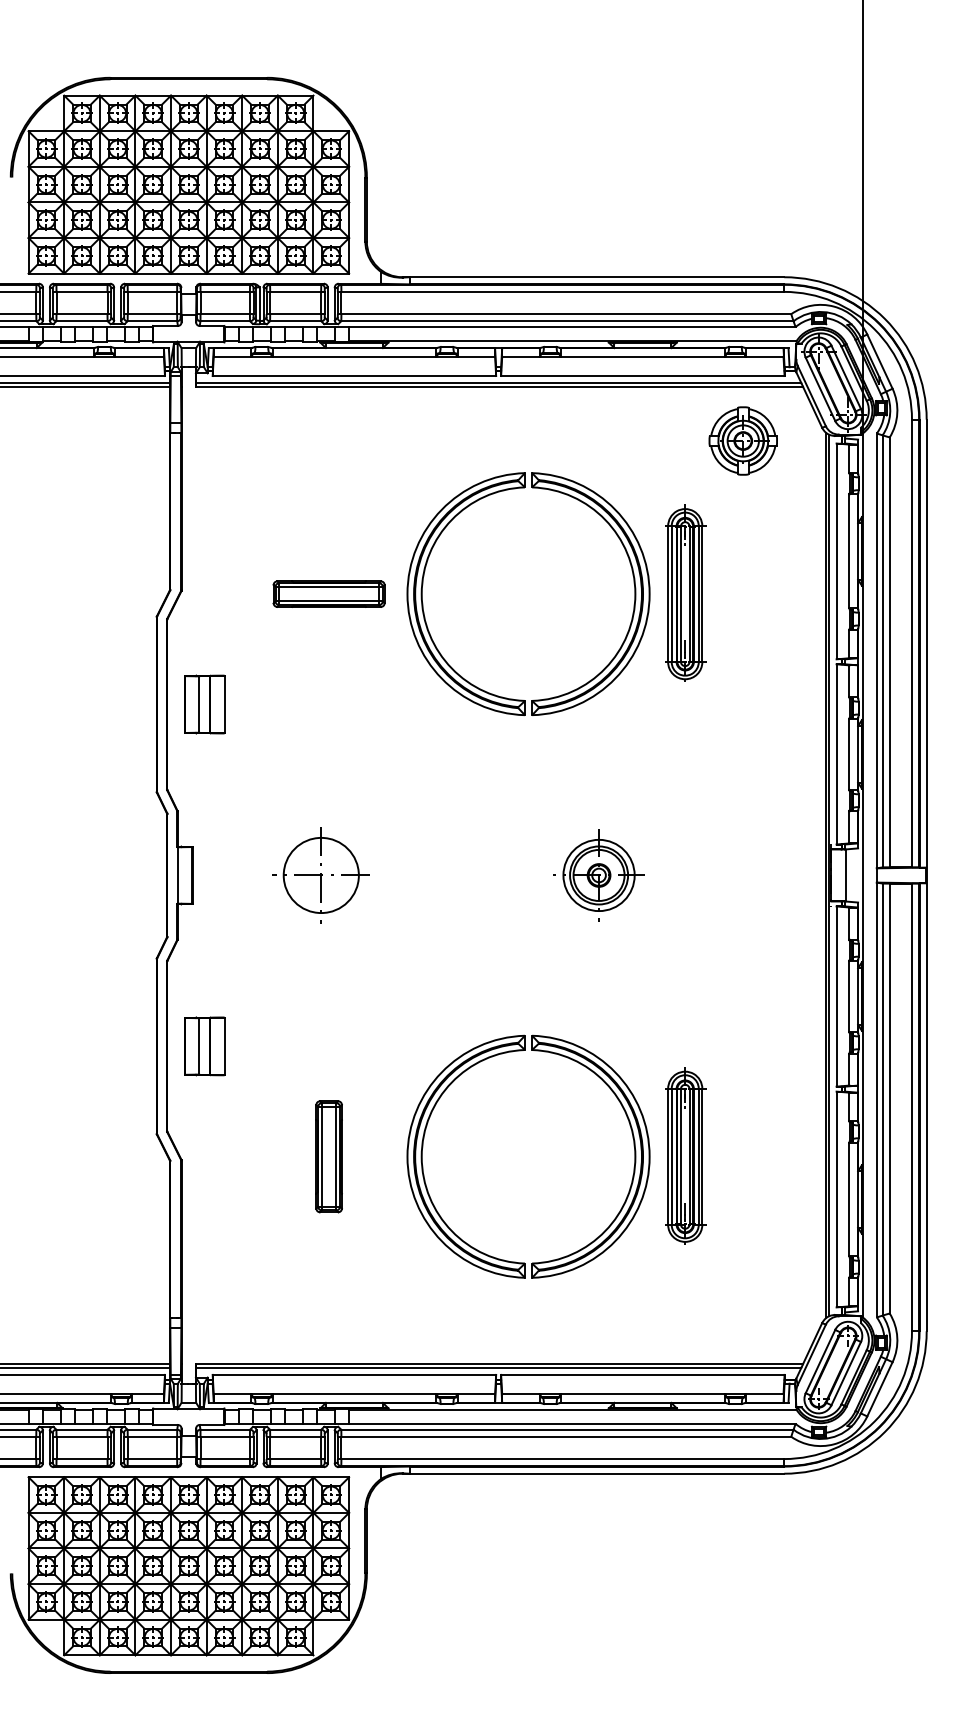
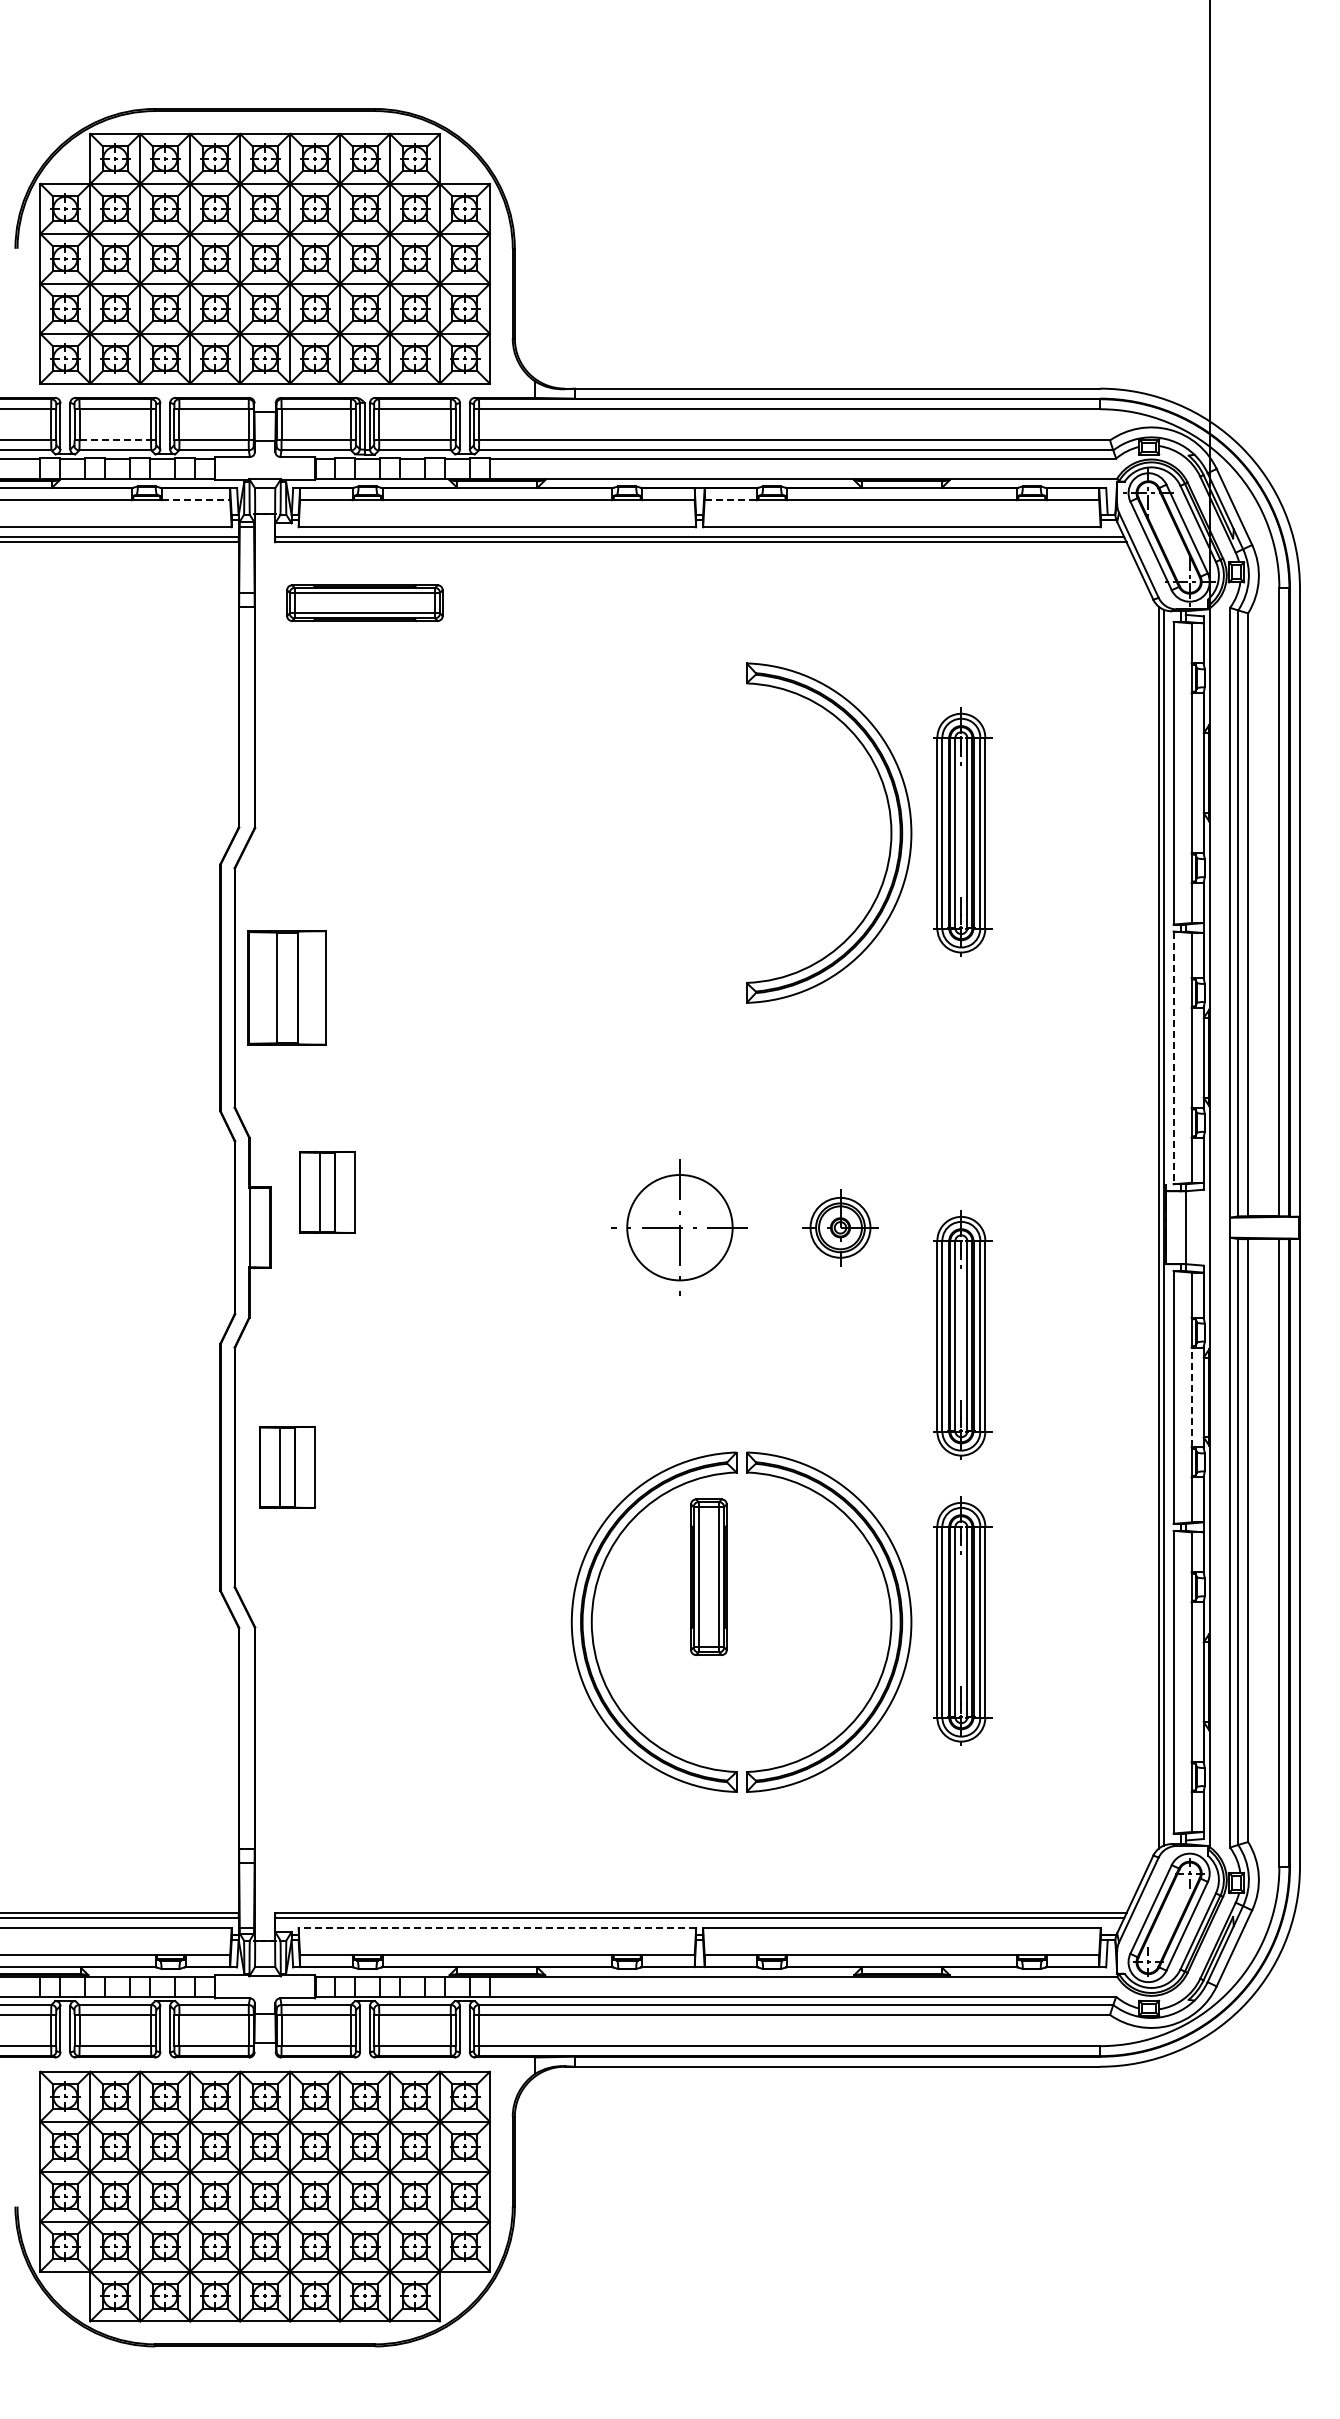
line: (82, 314) -> (115, 440), solid -> dashed
line: (139, 356) -> (196, 500), solid -> dashed
line: (521, 356) -> (731, 500), solid -> dashed
part: (743, 441) -> (1042, 618), removed
part: (422, 586) -> (593, 822), removed
part: (328, 594) -> (364, 603), moved
part: (204, 704) -> (287, 987), size x1.4
line: (836, 754) -> (1173, 1058), solid -> dashed
part: (233, 849) -> (327, 1191), added
part: (320, 875) -> (679, 1227), moved
part: (599, 875) -> (840, 1227), size x0.6
part: (686, 951) -> (962, 1334), added
line: (849, 996) -> (1191, 1397), solid -> dashed
part: (328, 1156) -> (708, 1577), moved
line: (354, 1375) -> (497, 1928), solid -> dashed

